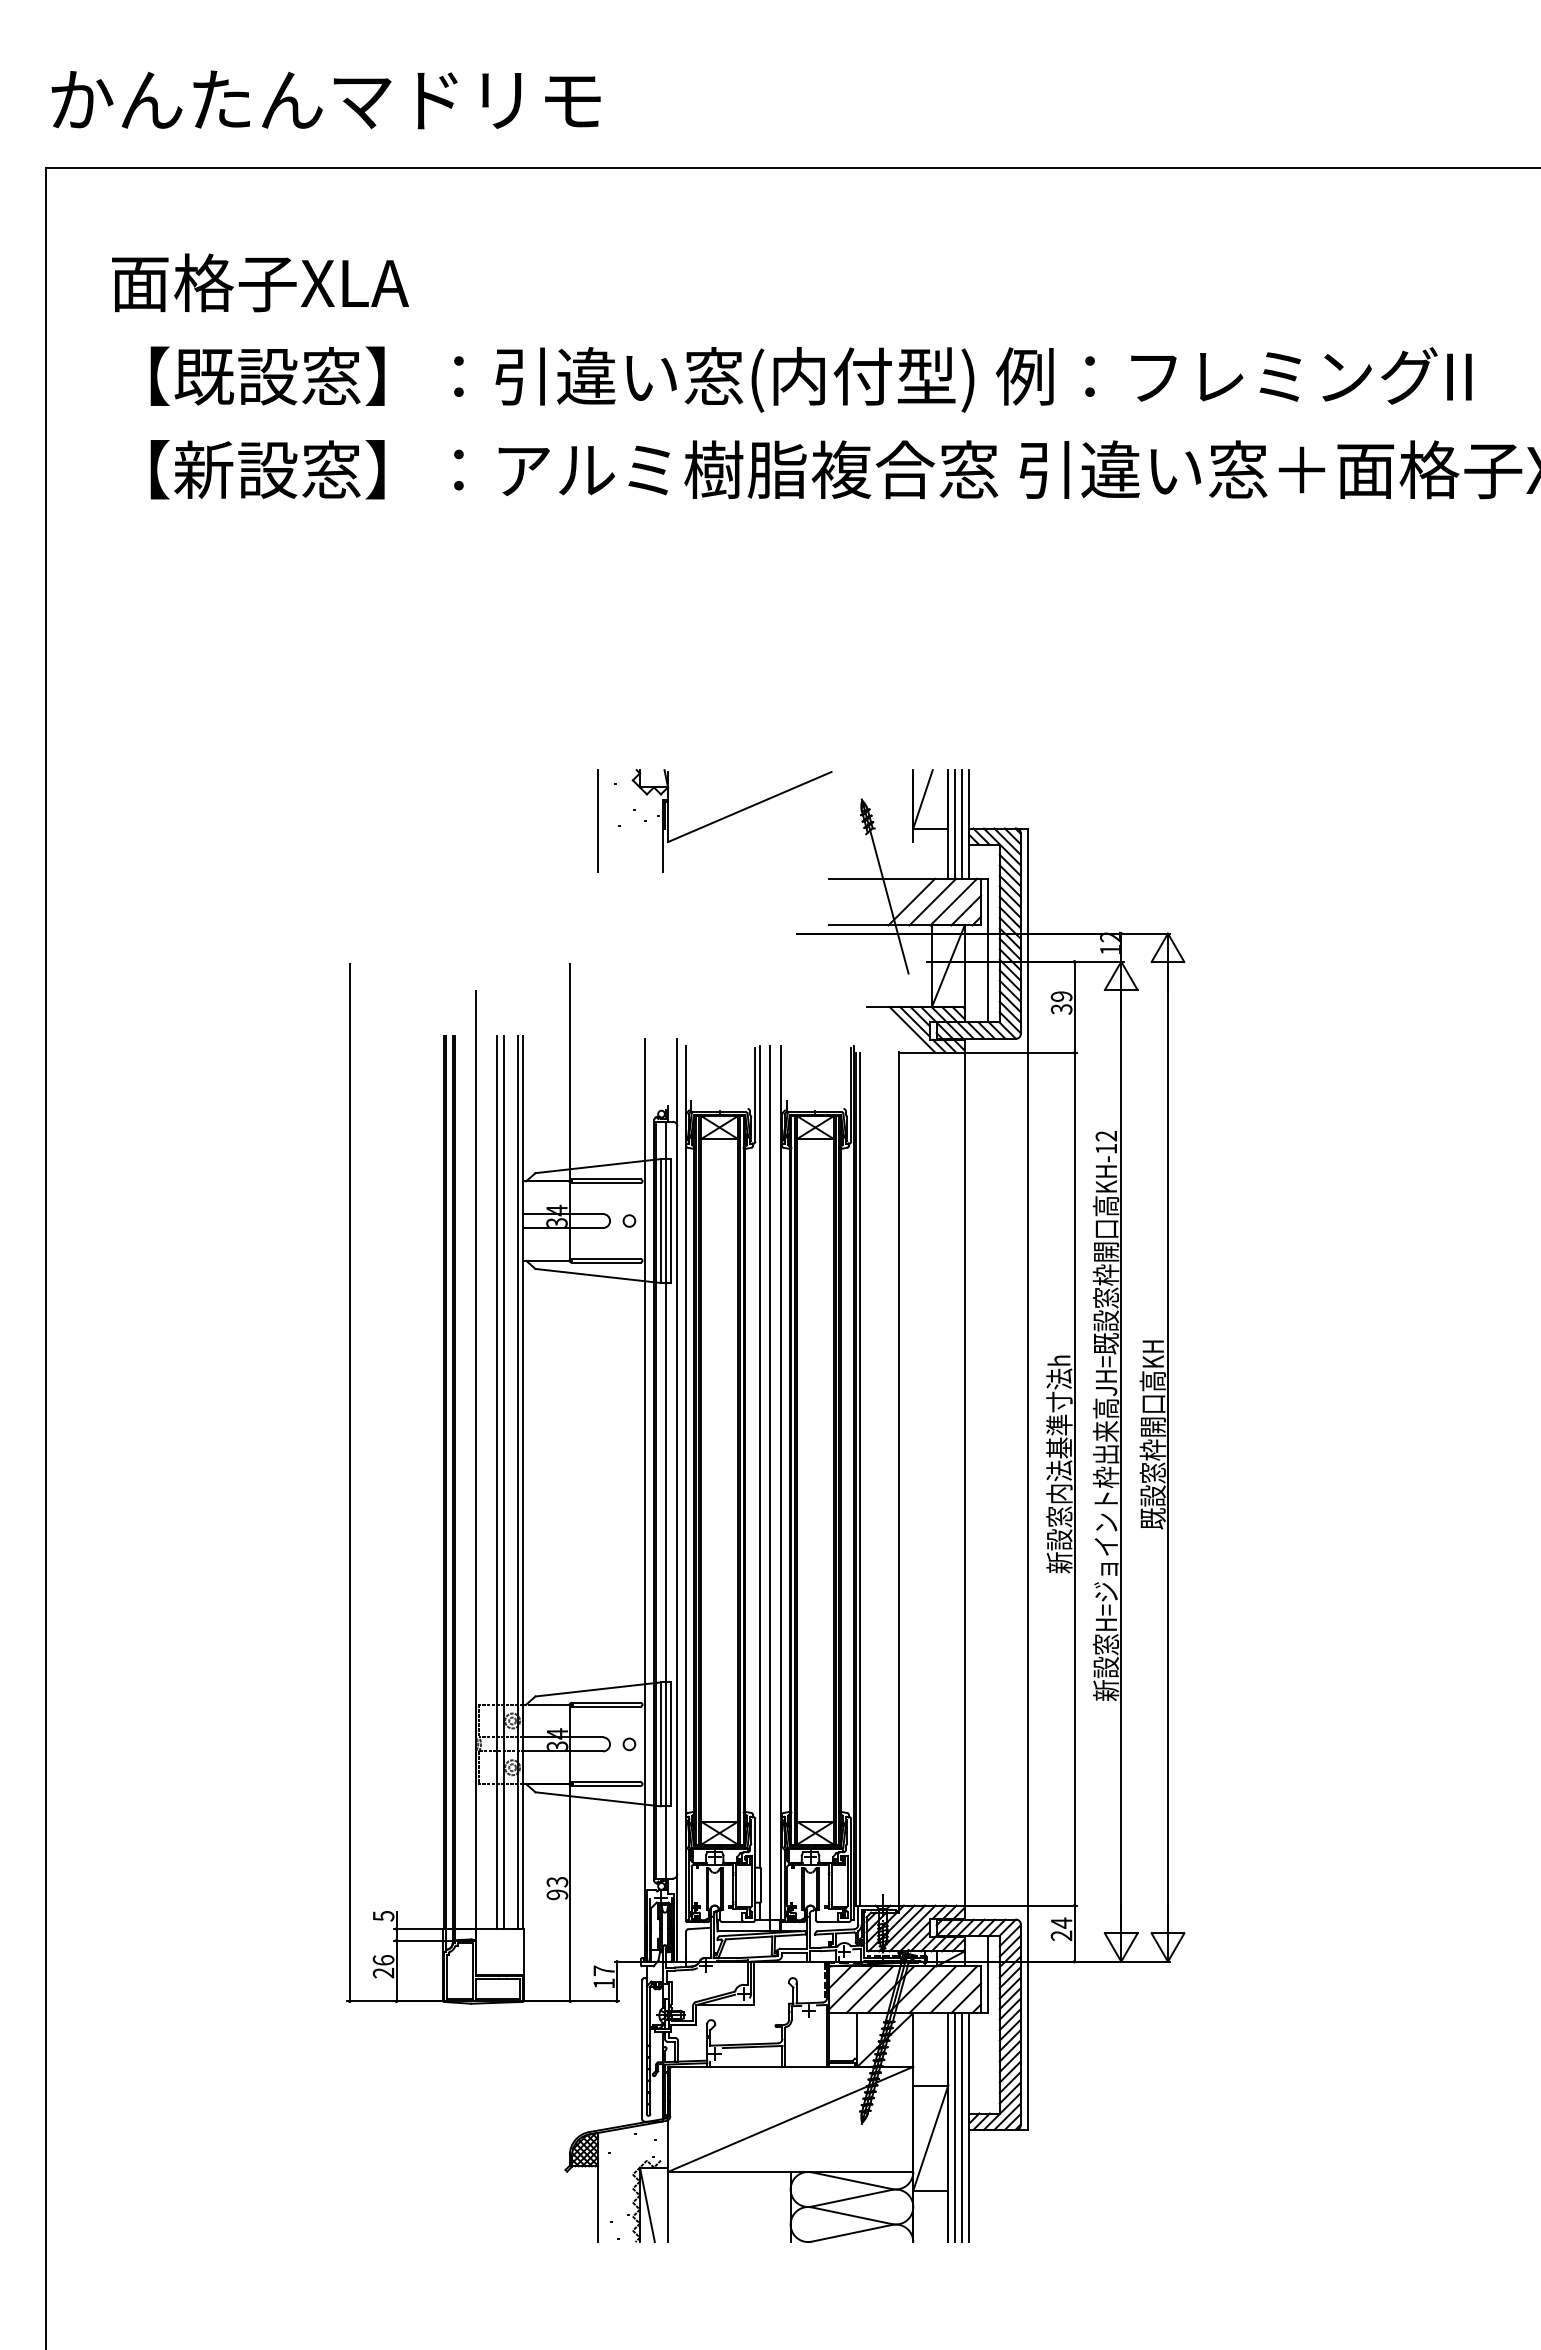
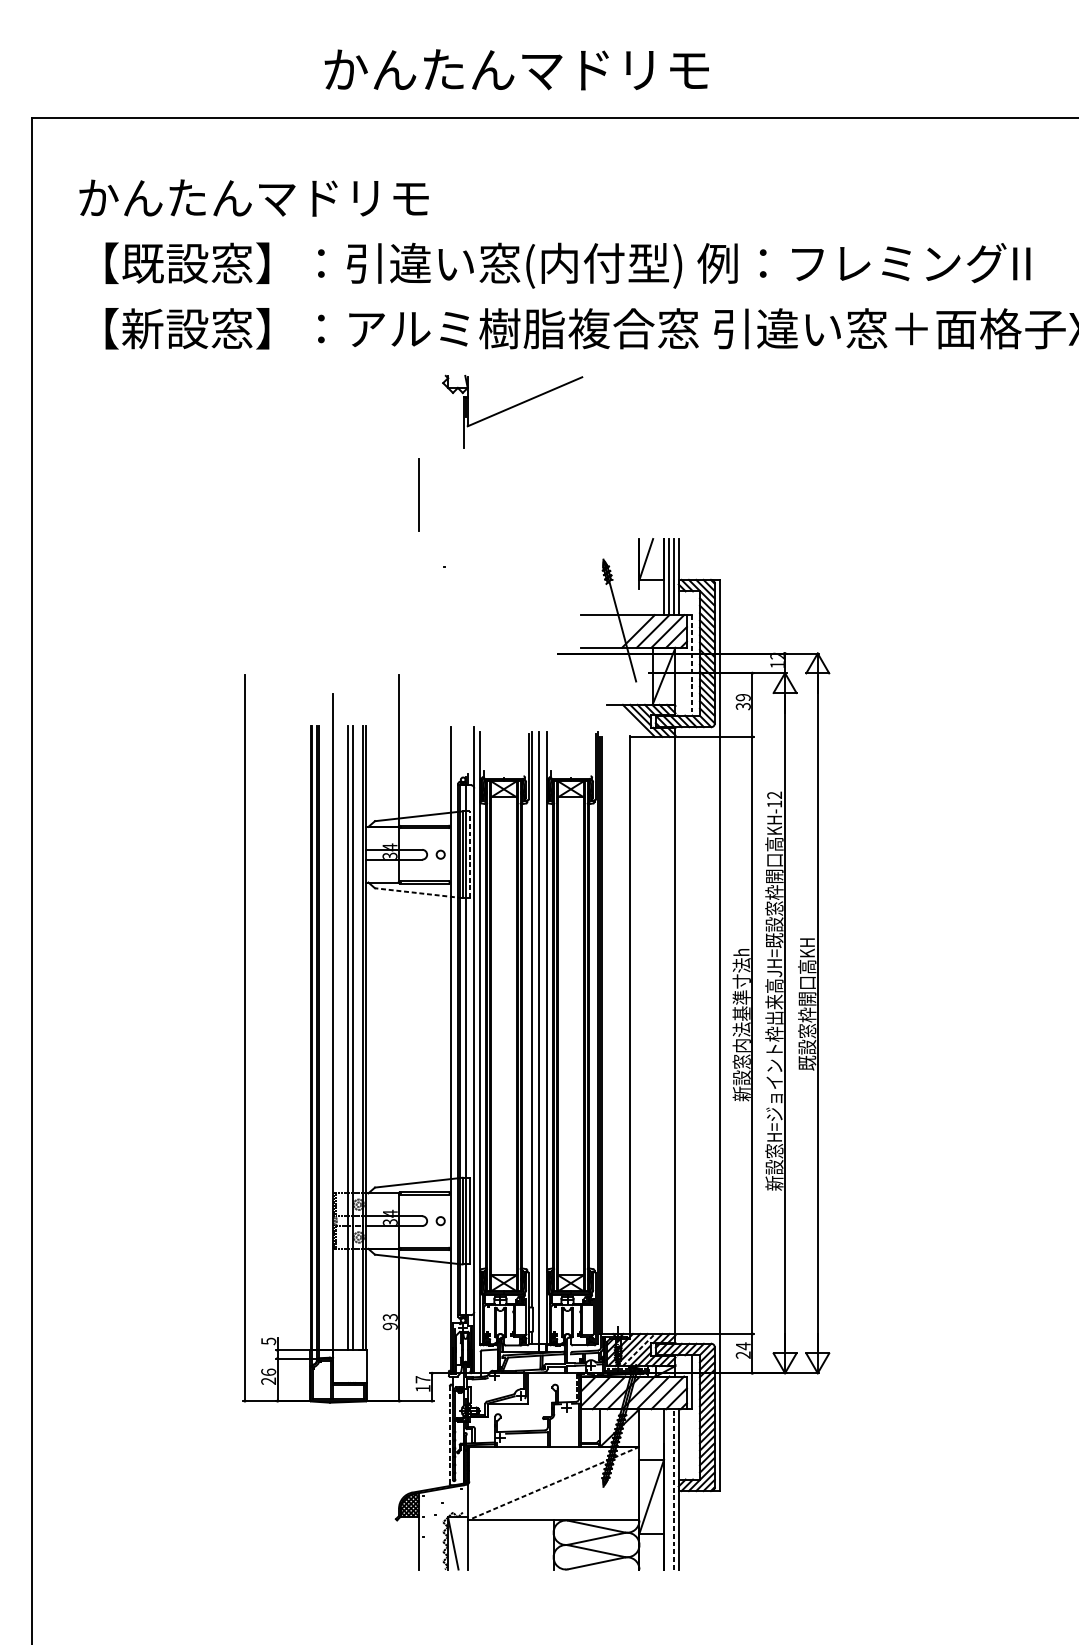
text: (325, 99) -> (516, 69), moved
text: (362, 282) -> (253, 197), 面格子XLA -> かんたんマドリモ
line: (597, 820) -> (418, 494), moved
part: (731, 820) -> (512, 411), moved
line: (988, 950) -> (692, 665), solid -> dashed
line: (671, 1221) -> (470, 855), solid -> dashed
line: (598, 1275) -> (419, 892), solid -> dashed
line: (912, 1928) -> (638, 1350), solid -> dashed
line: (642, 2049) -> (449, 1434), solid -> dashed
line: (790, 2119) -> (553, 1483), solid -> dashed
line: (955, 2127) -> (669, 1489), removed
line: (962, 2127) -> (673, 1489), solid -> dashed

